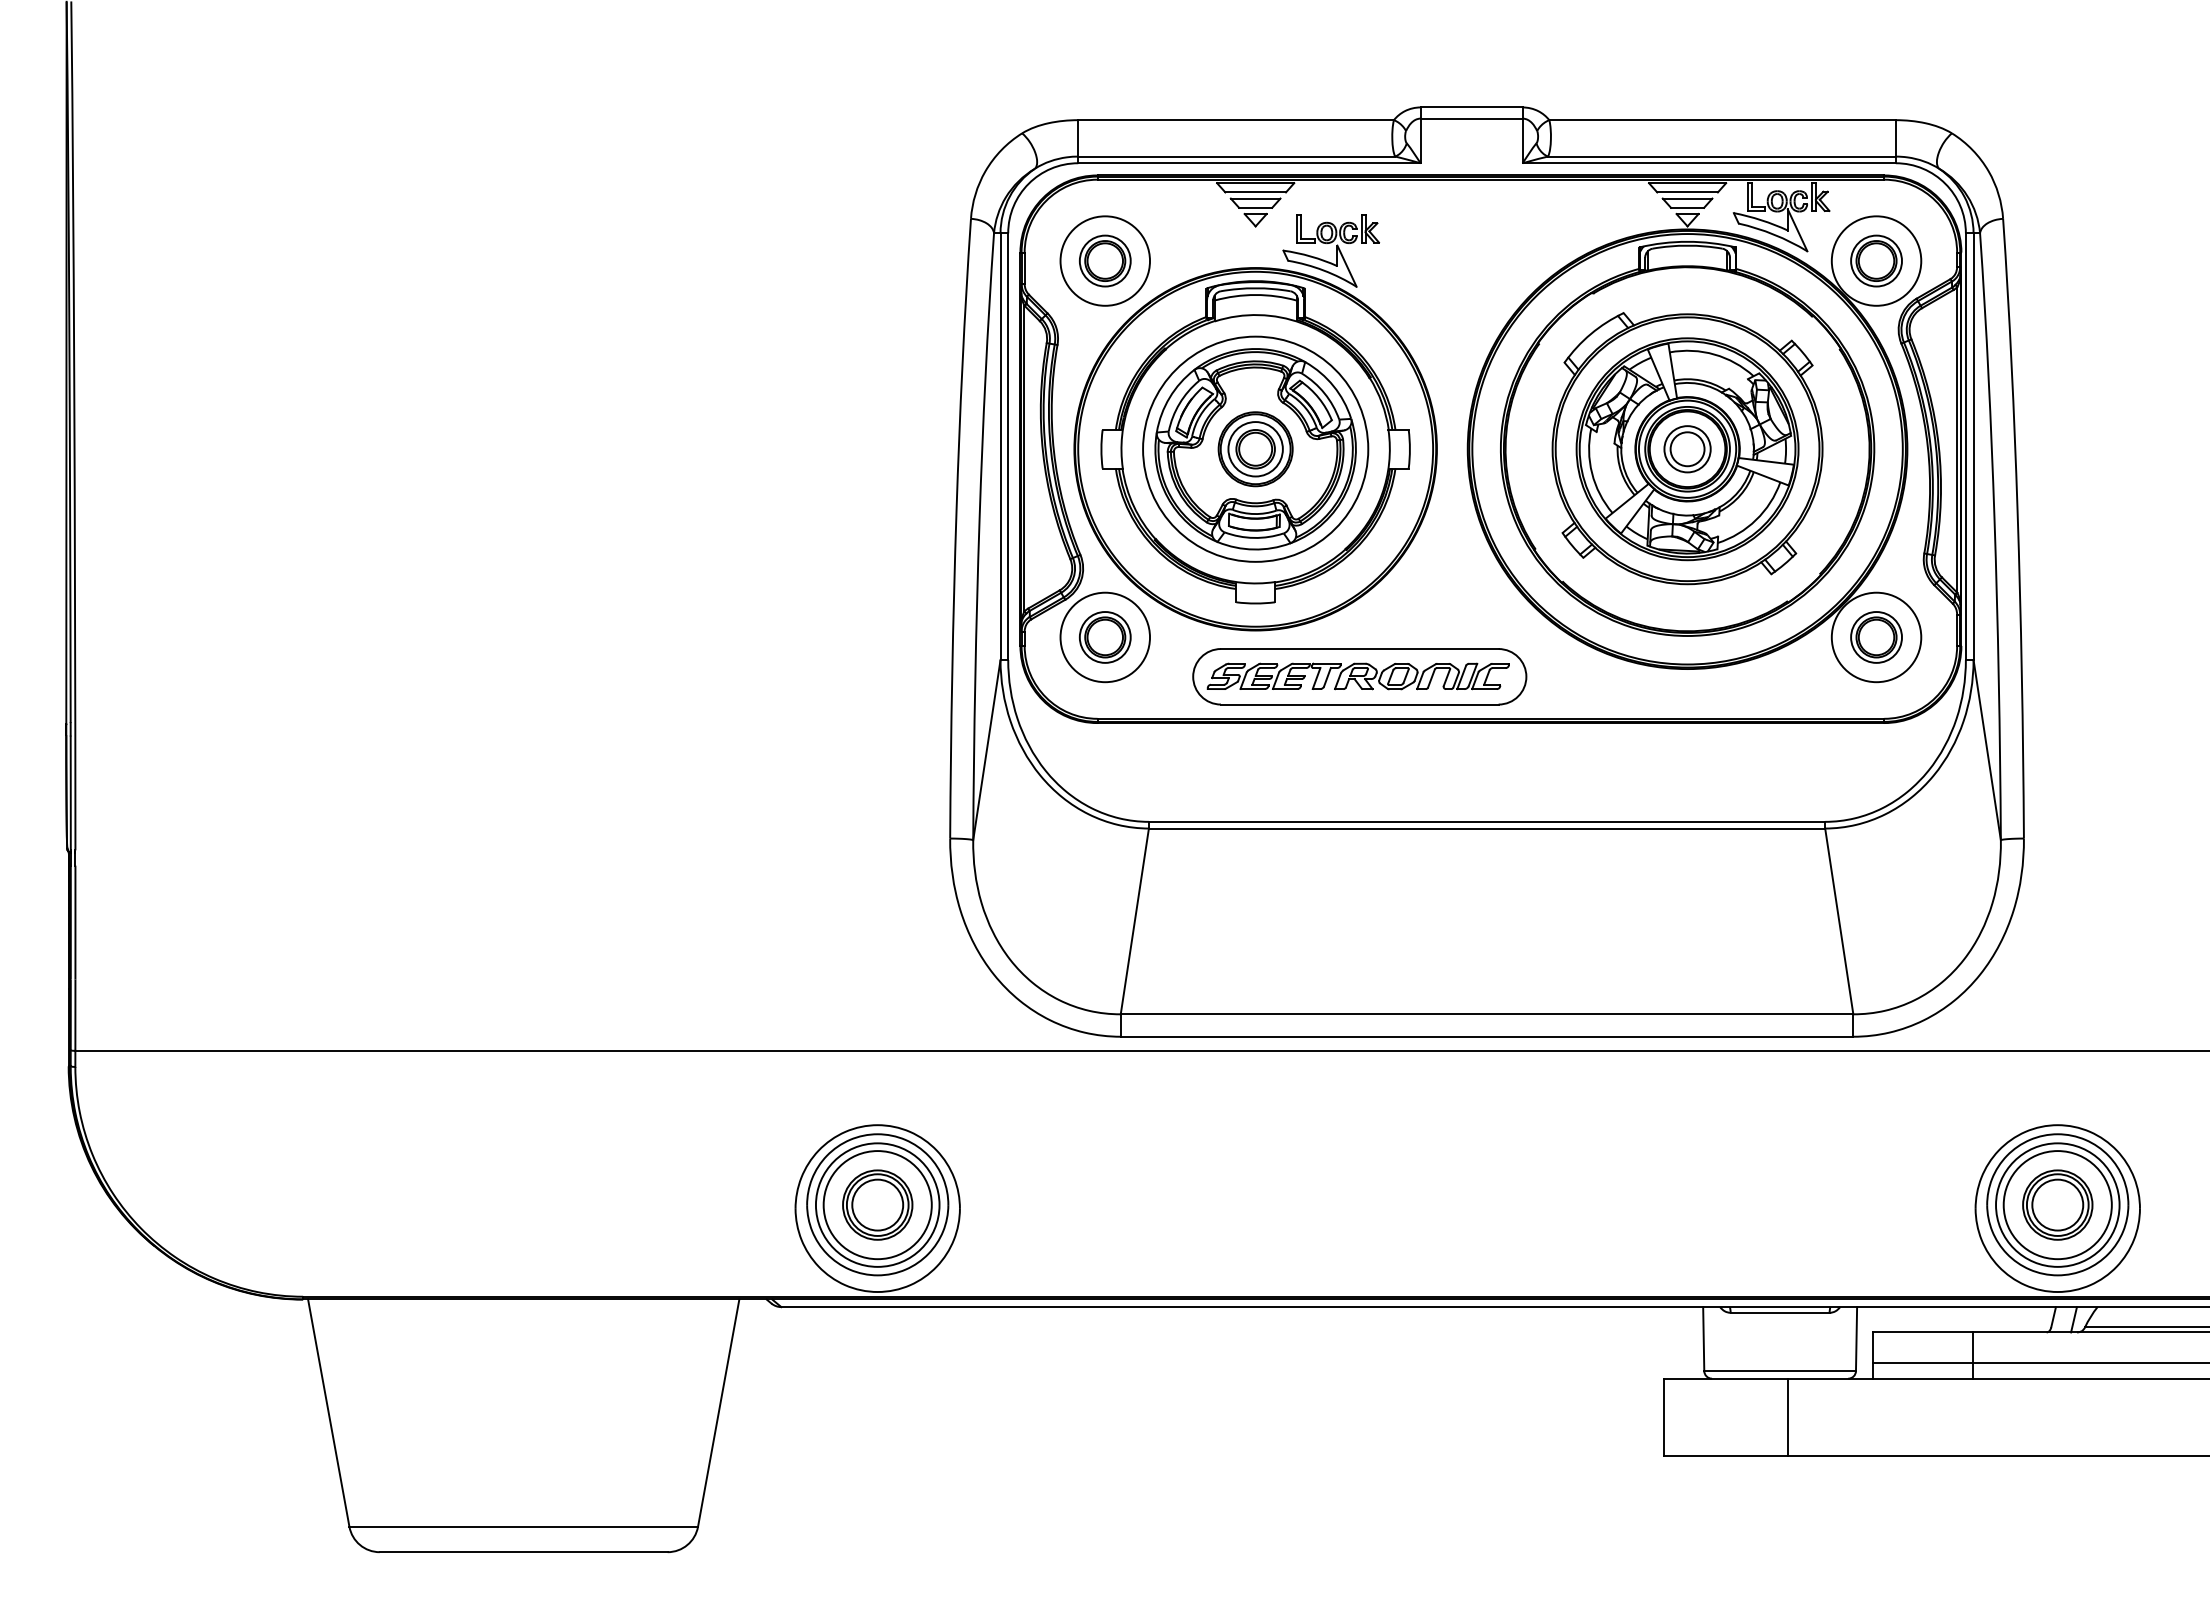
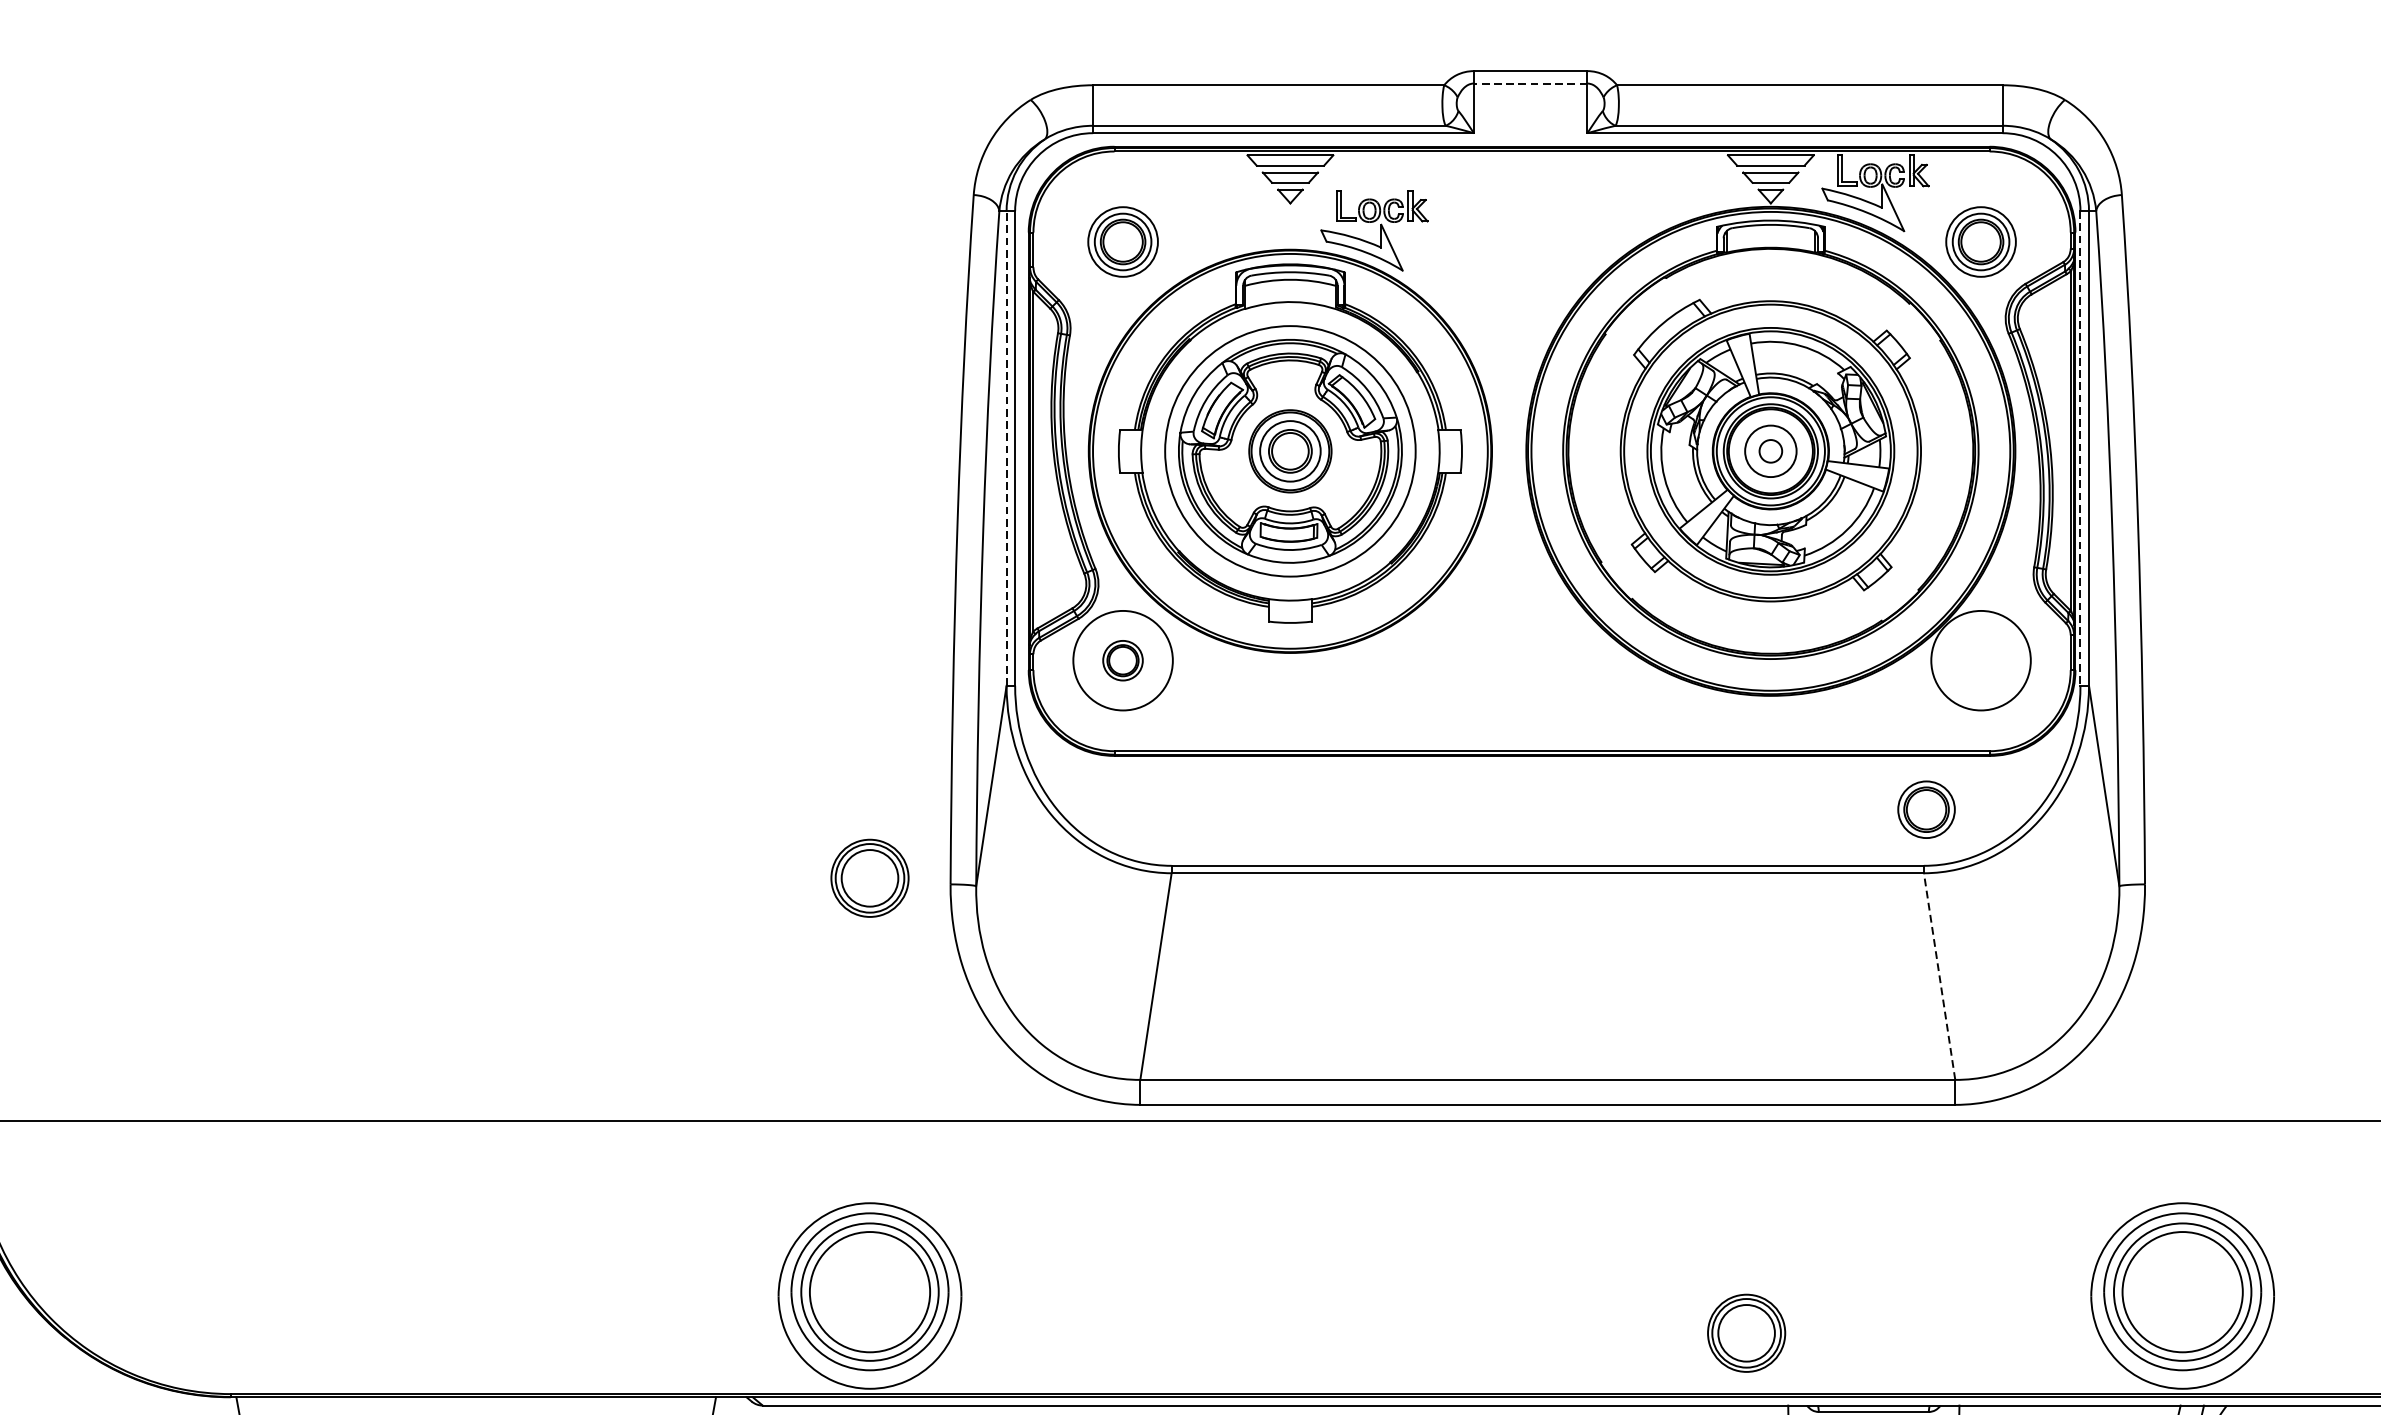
line: (1471, 118) -> (1530, 83), solid -> dashed
circle: (1105, 260) -> (1123, 241), size x0.7
circle: (1876, 260) -> (1981, 241), size x0.7
line: (1000, 446) -> (1006, 448), solid -> dashed
line: (1965, 447) -> (2080, 449), solid -> dashed
circle: (1687, 449) -> (1770, 451), size x0.6
part: (1104, 637) -> (1122, 660), size x0.7
part: (1876, 637) -> (1926, 809), moved
part: (1359, 676) -> (1405, 704), removed
line: (1839, 921) -> (1939, 976), solid -> dashed
part: (877, 1204) -> (869, 877), moved
part: (2057, 1204) -> (1746, 1332), moved

